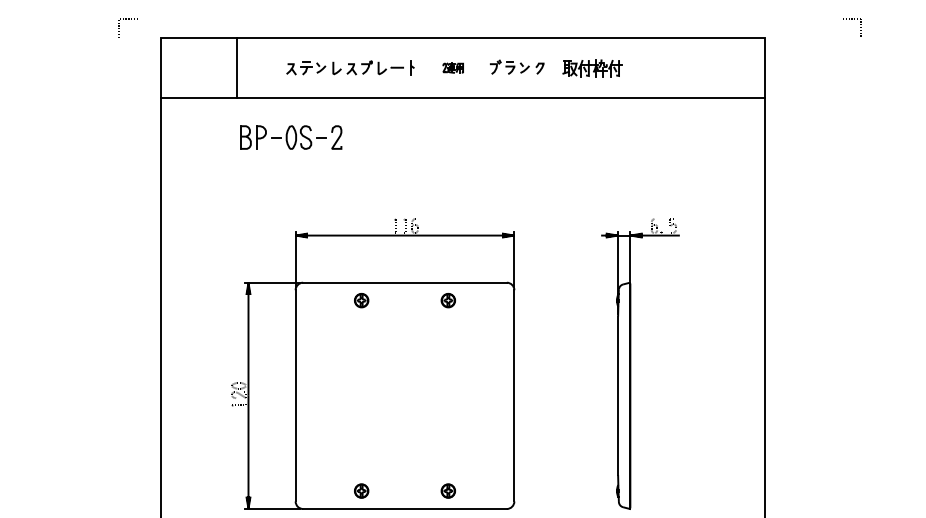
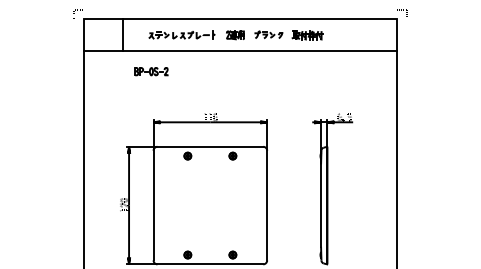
line: (126, 20) -> (77, 10), moved
line: (849, 20) -> (401, 10), moved
part: (453, 68) -> (235, 35), size x1.67
part: (291, 137) -> (151, 71), size x0.62

